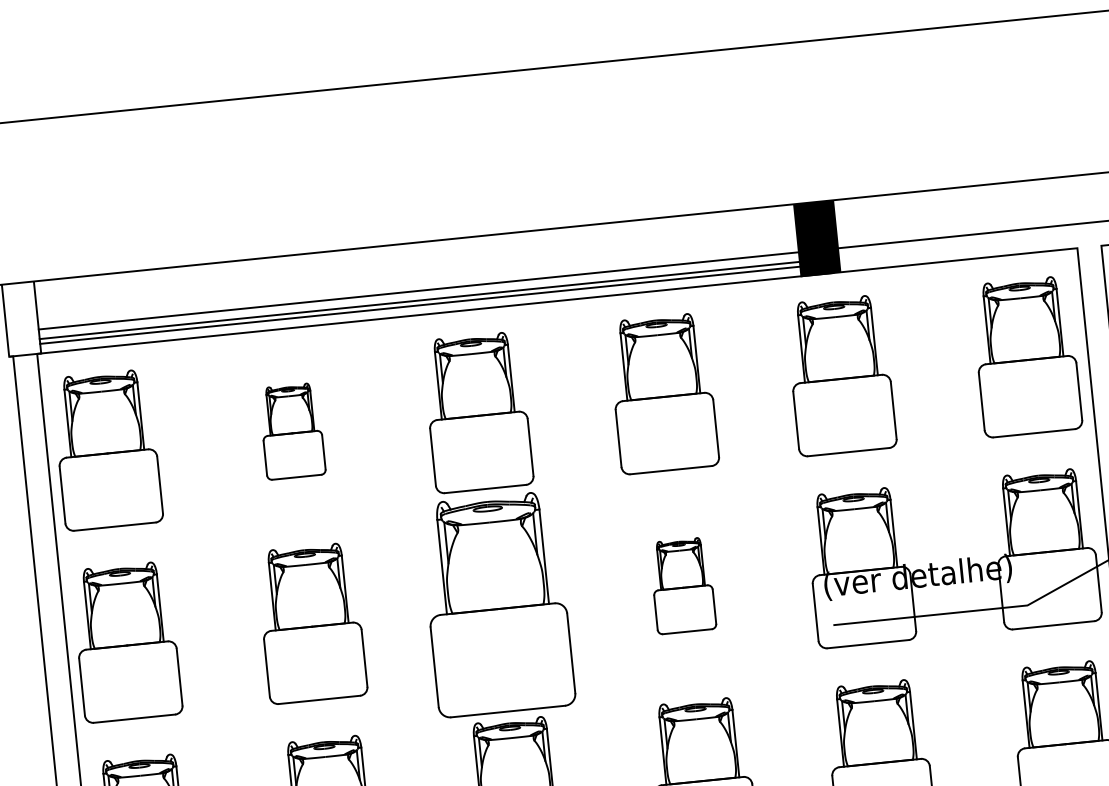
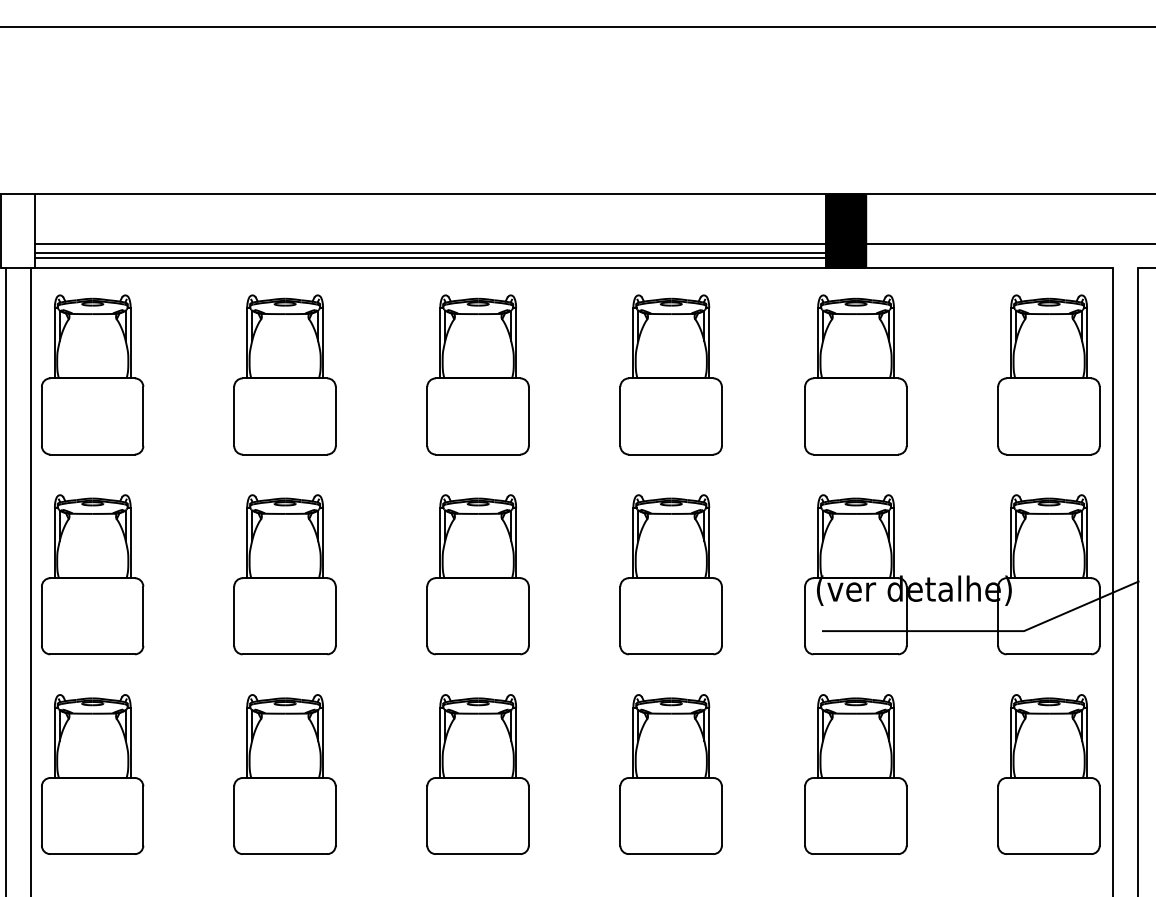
part: (291, 431) -> (284, 374), size x1.67
part: (682, 585) -> (670, 574), size x1.67
part: (496, 604) -> (477, 574), size x0.71

